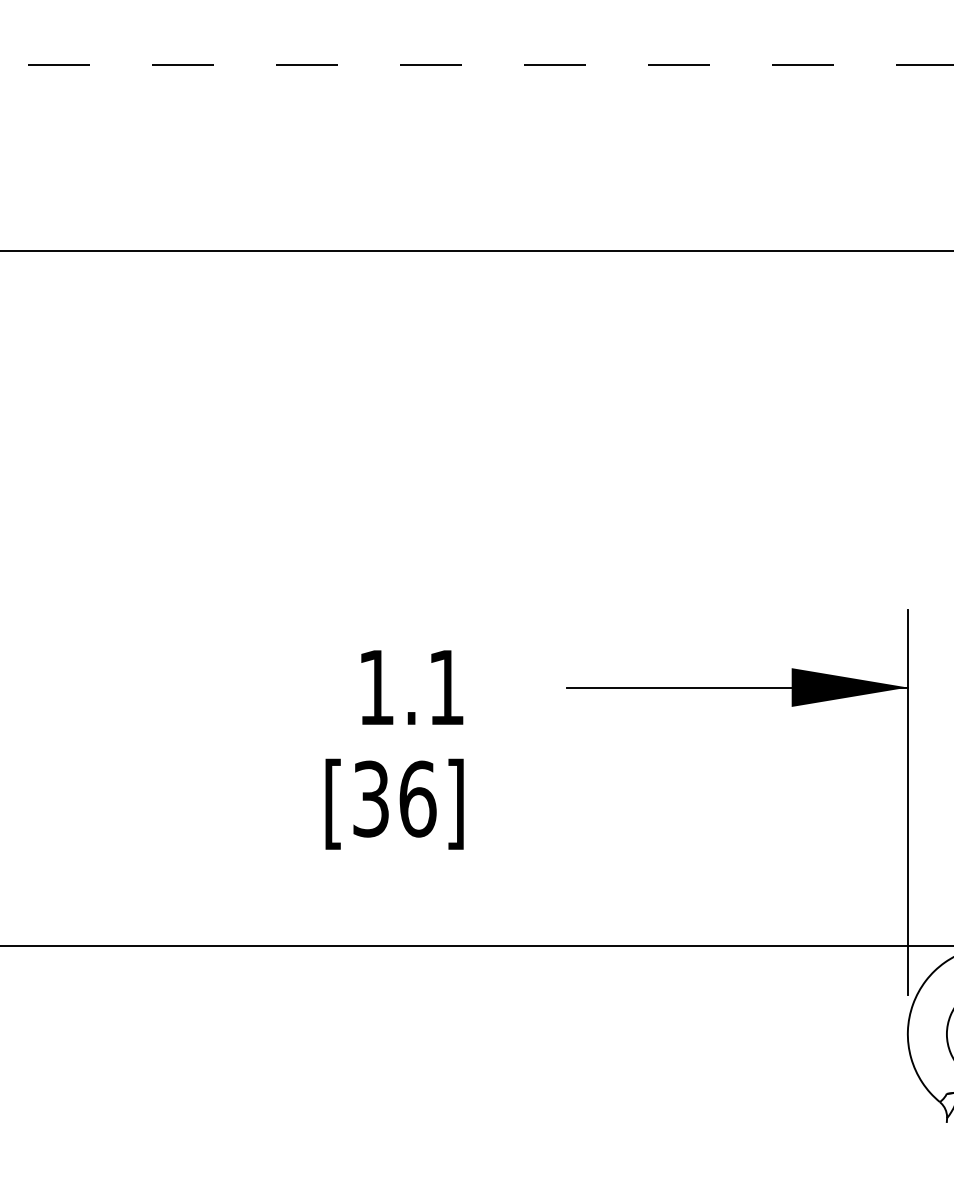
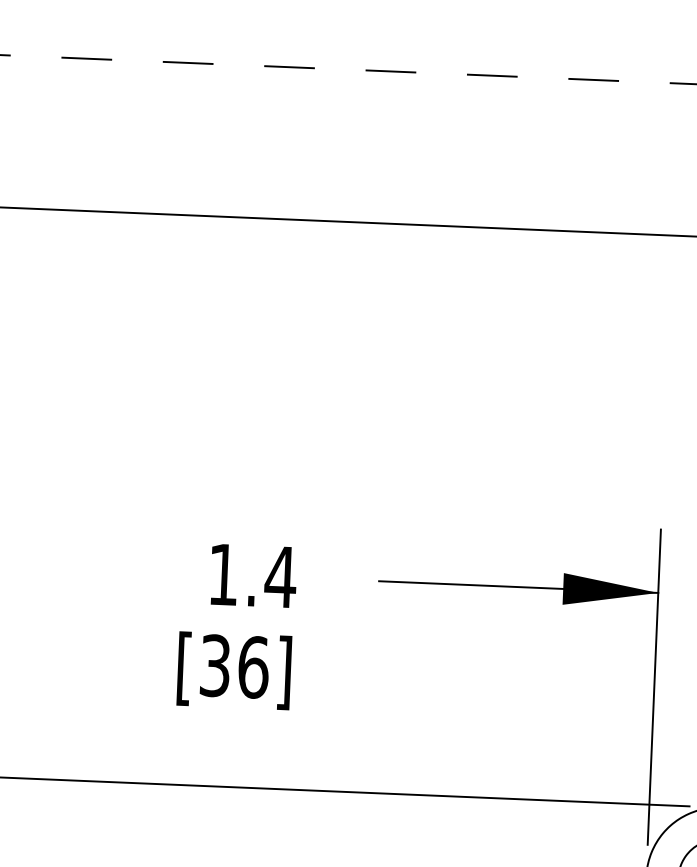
text: (445, 687) -> (280, 577), 1.1 -> 1.4

